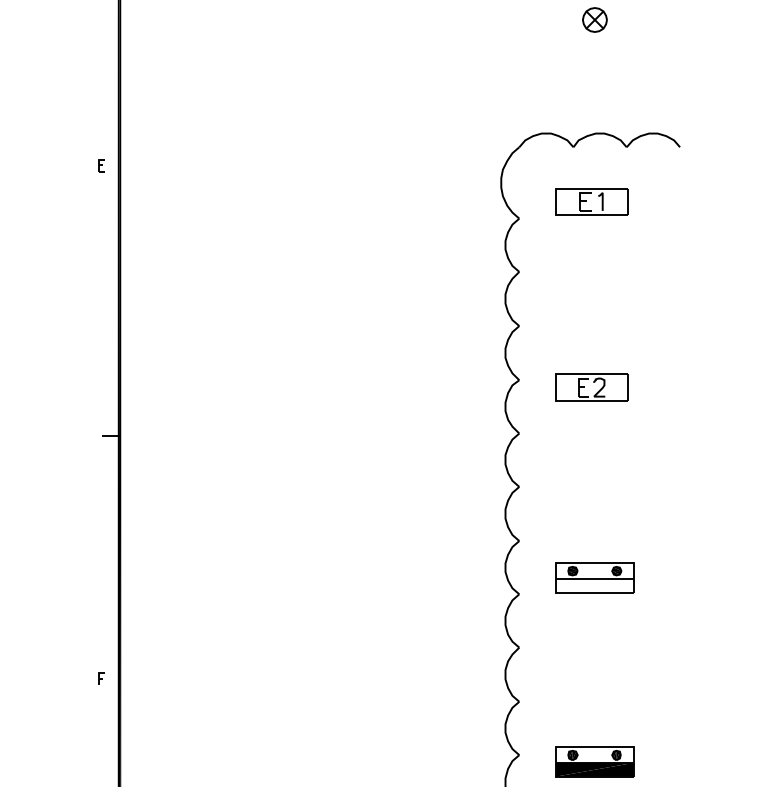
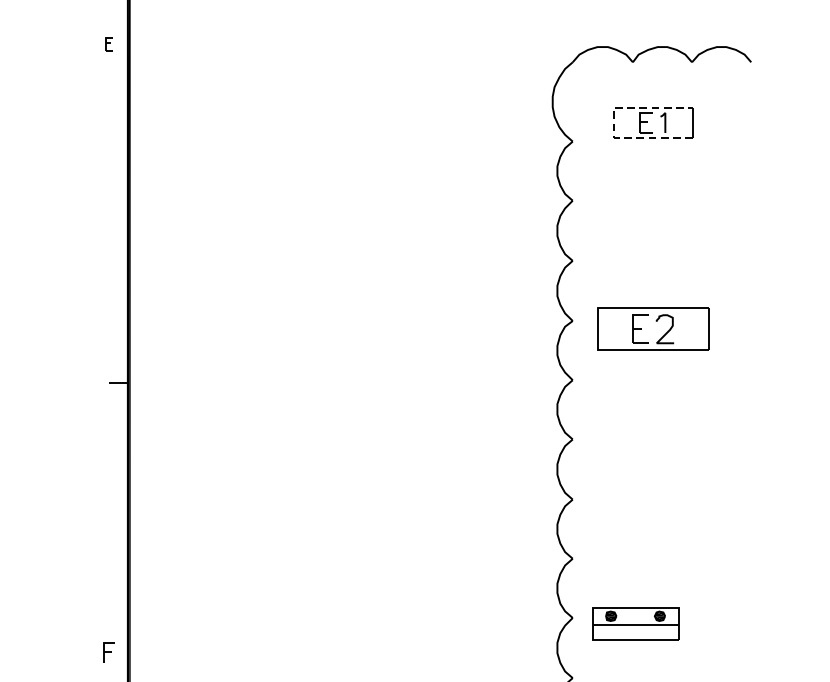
part: (101, 165) -> (108, 43), moved
line: (556, 201) -> (614, 122), solid -> dashed
part: (591, 387) -> (652, 329), size x1.4
part: (594, 577) -> (635, 623), moved
part: (101, 678) -> (108, 652), size x1.6

